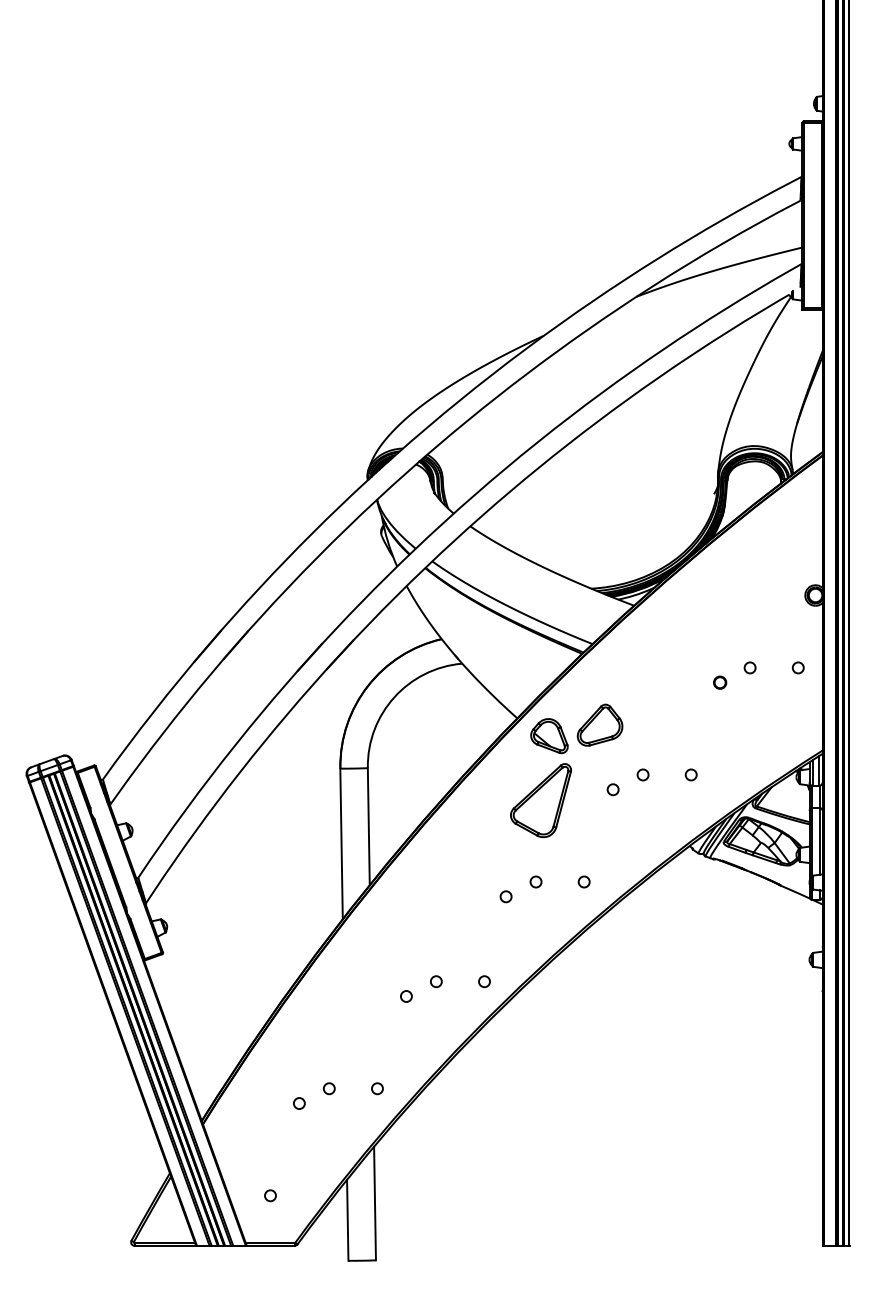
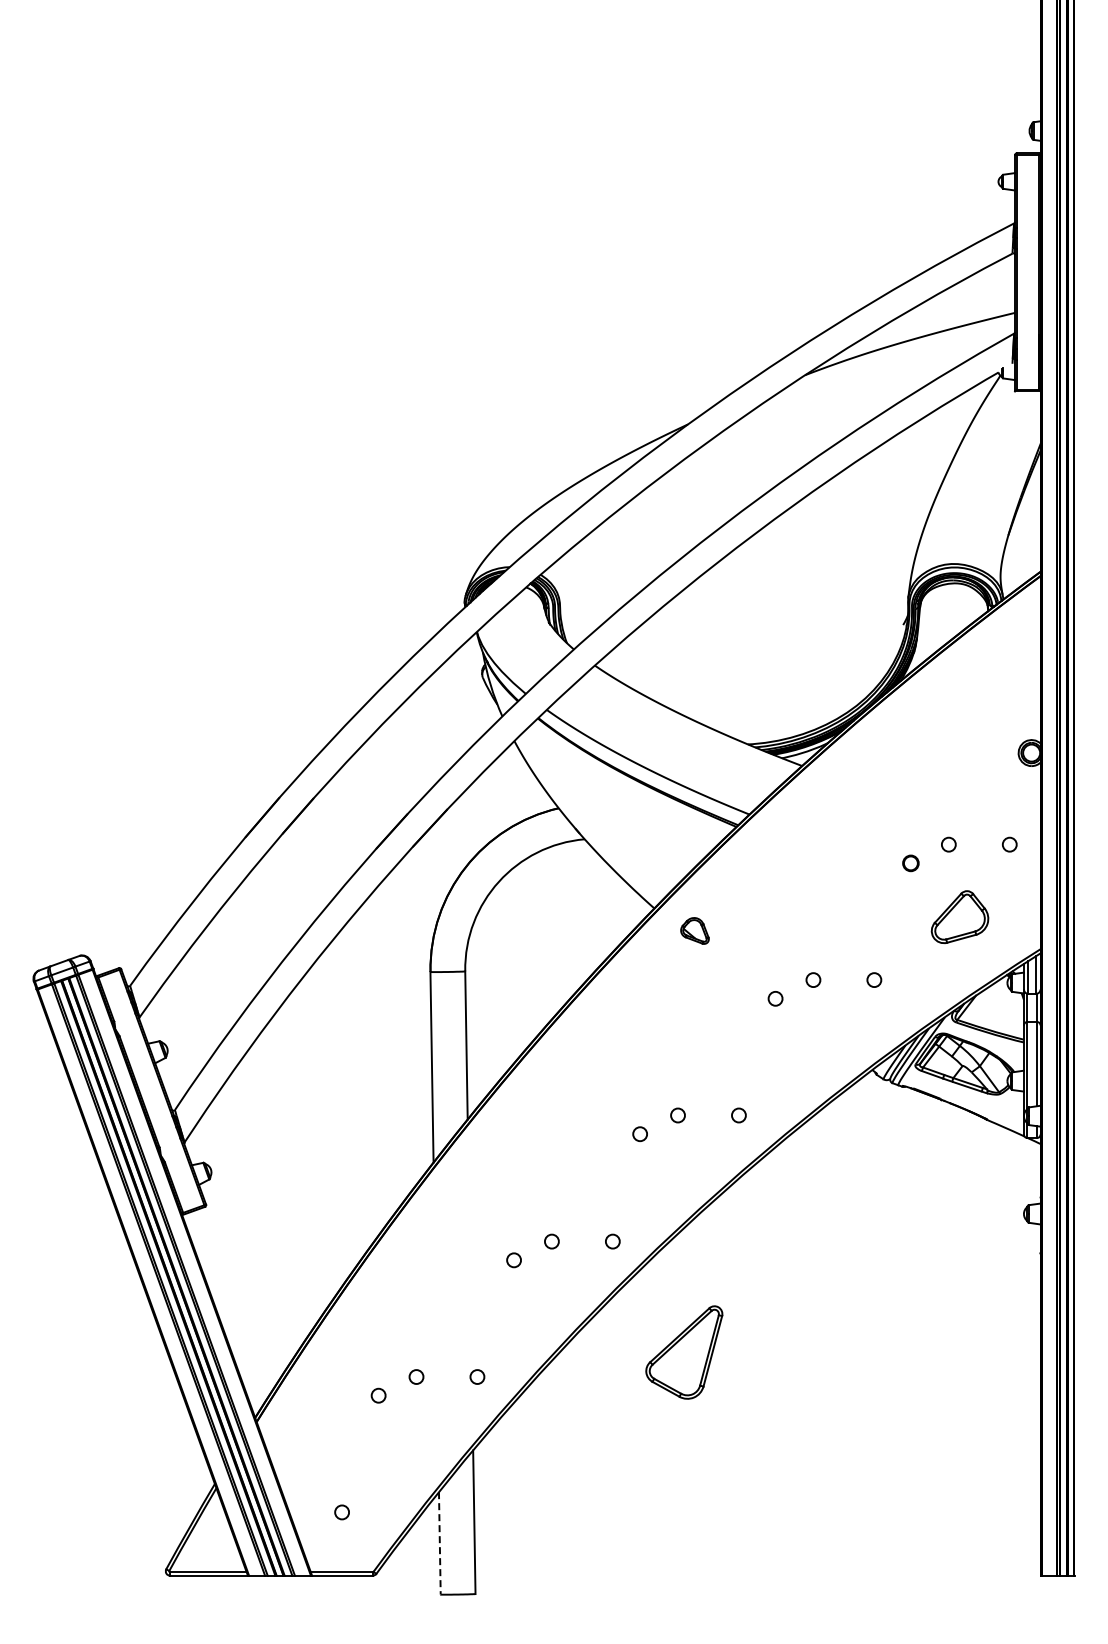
part: (599, 724) -> (959, 916), moved
part: (549, 735) -> (694, 930), size x0.6
part: (541, 800) -> (684, 1352), moved
line: (347, 1220) -> (439, 1543), solid -> dashed

